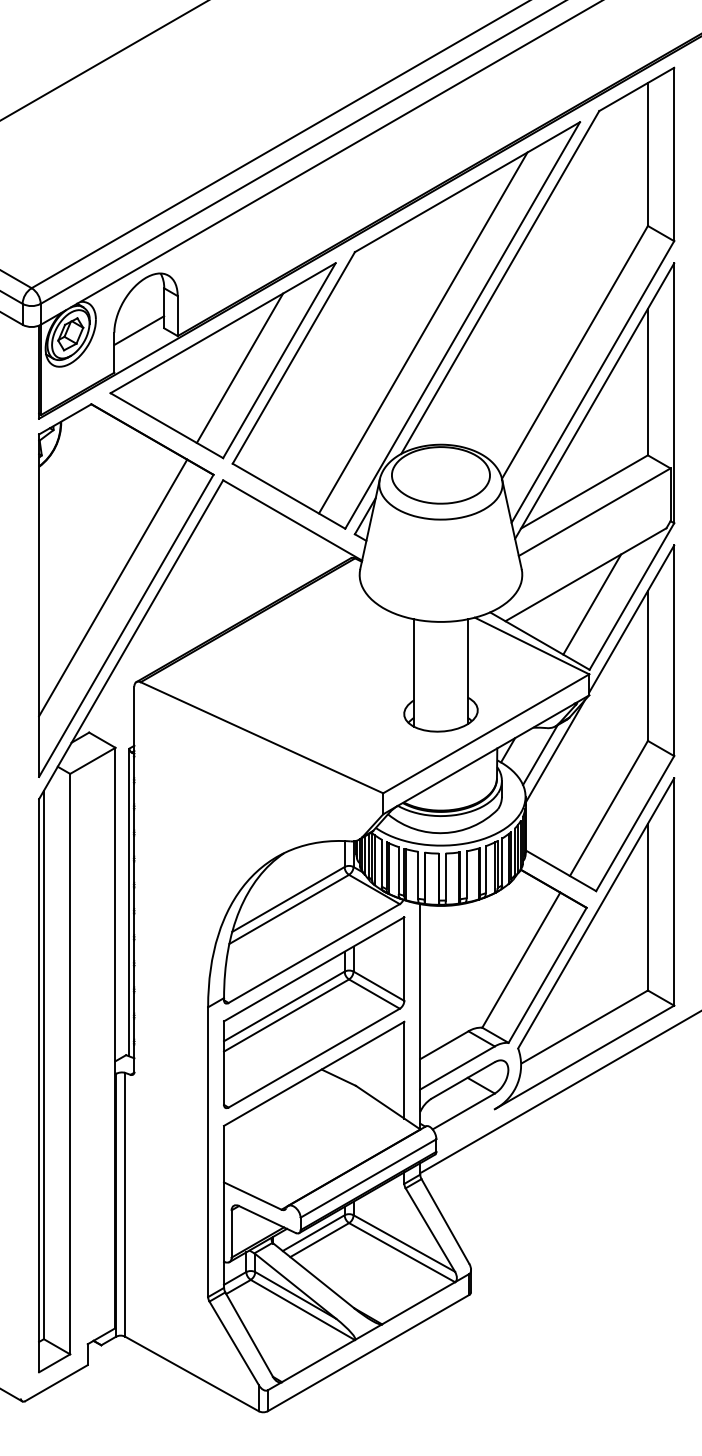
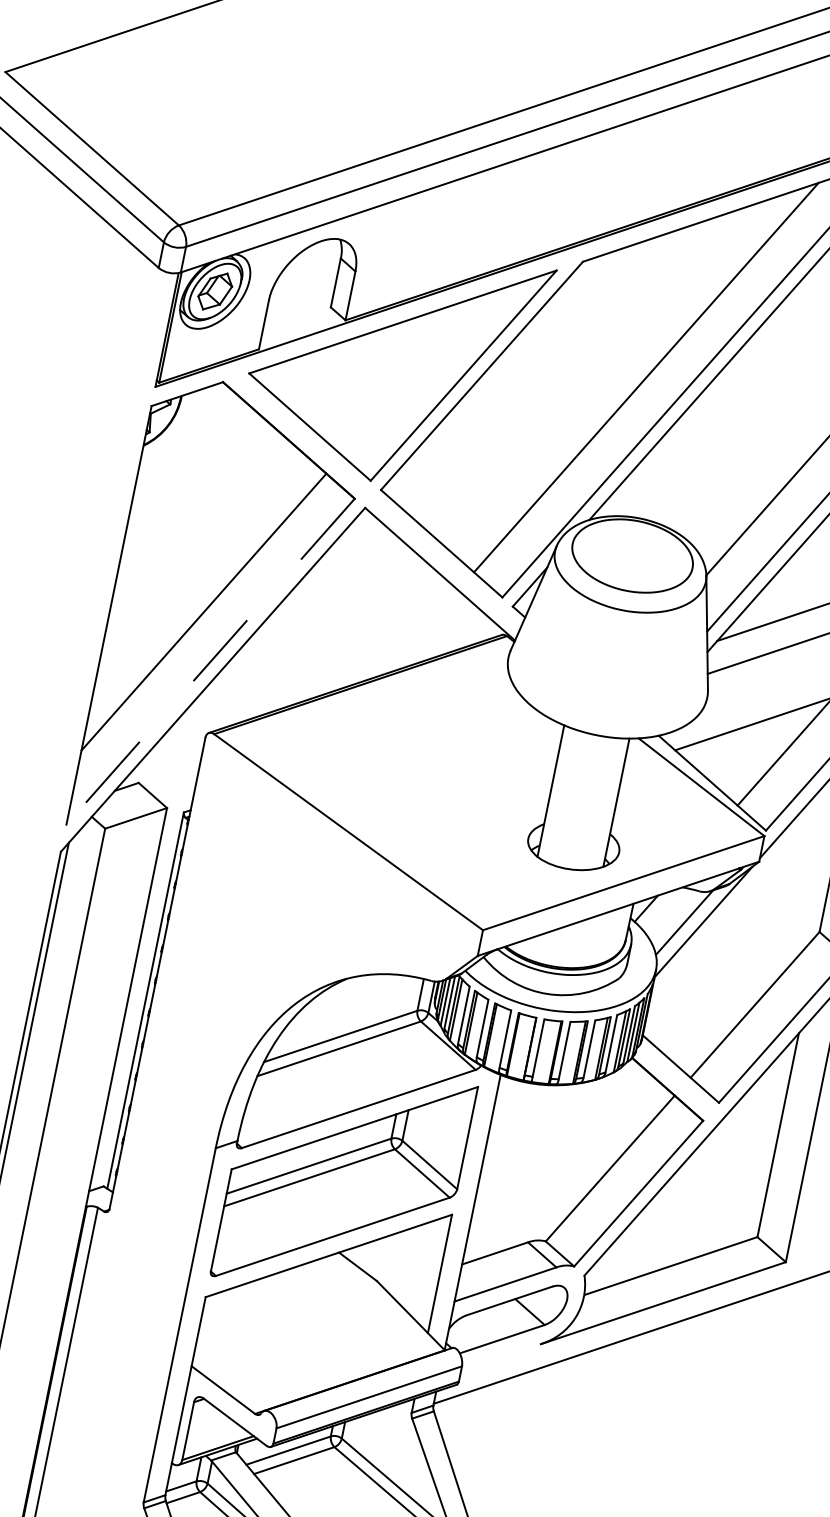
line: (139, 330) -> (300, 303), removed
line: (239, 367) -> (413, 374), removed
line: (126, 626) -> (210, 662), solid -> dashed

